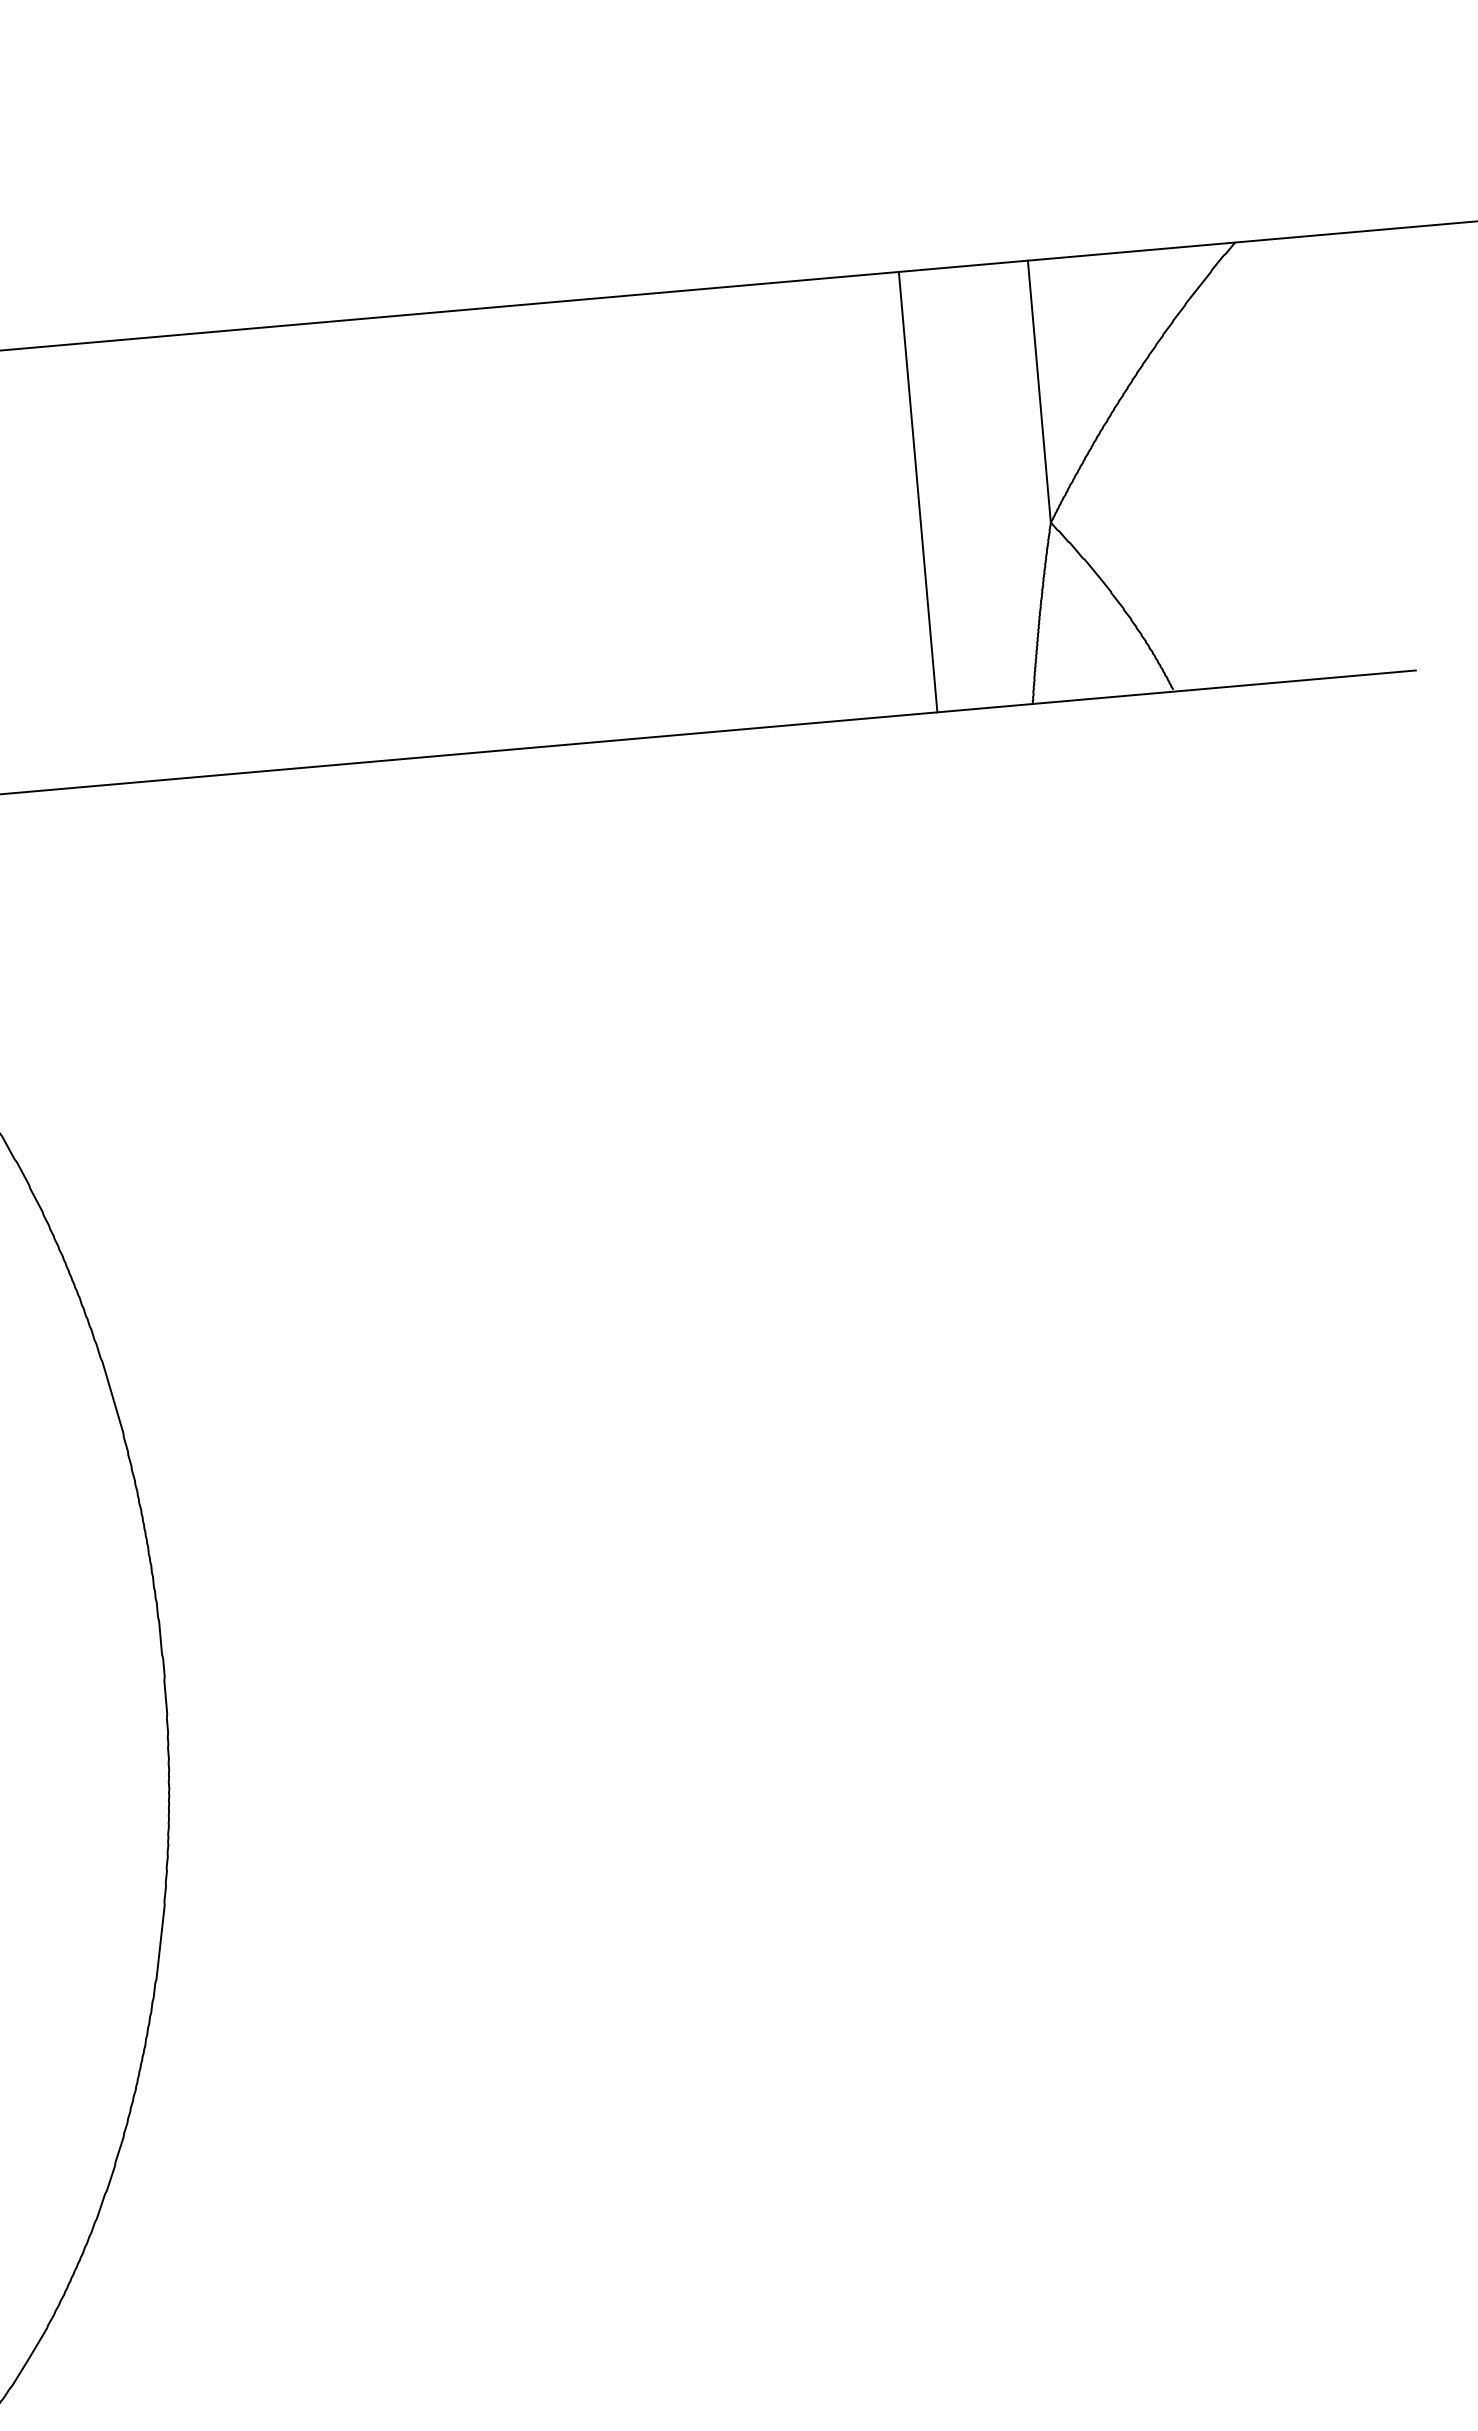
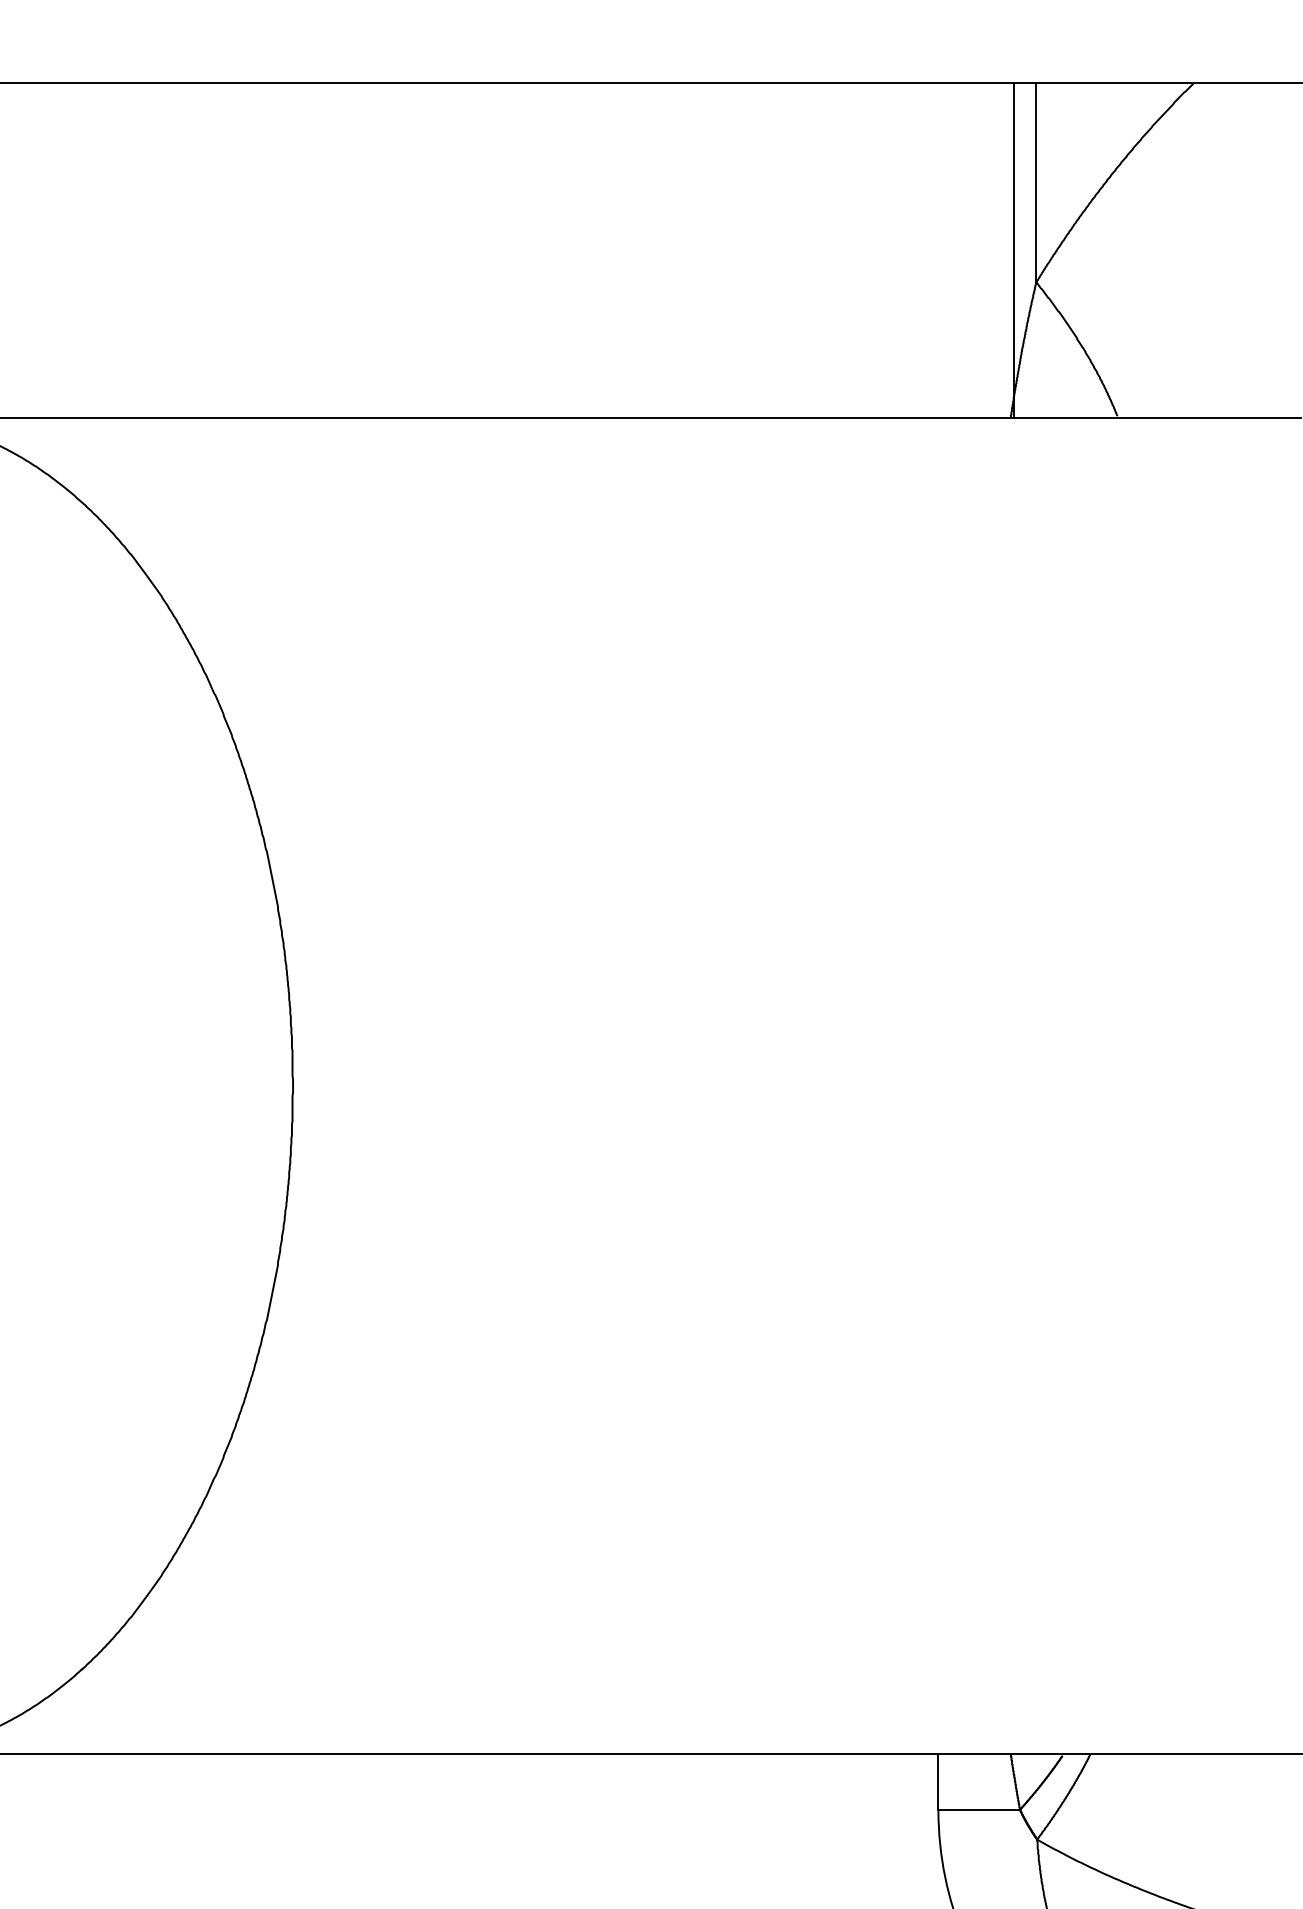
line: (918, 492) -> (1014, 250), moved

